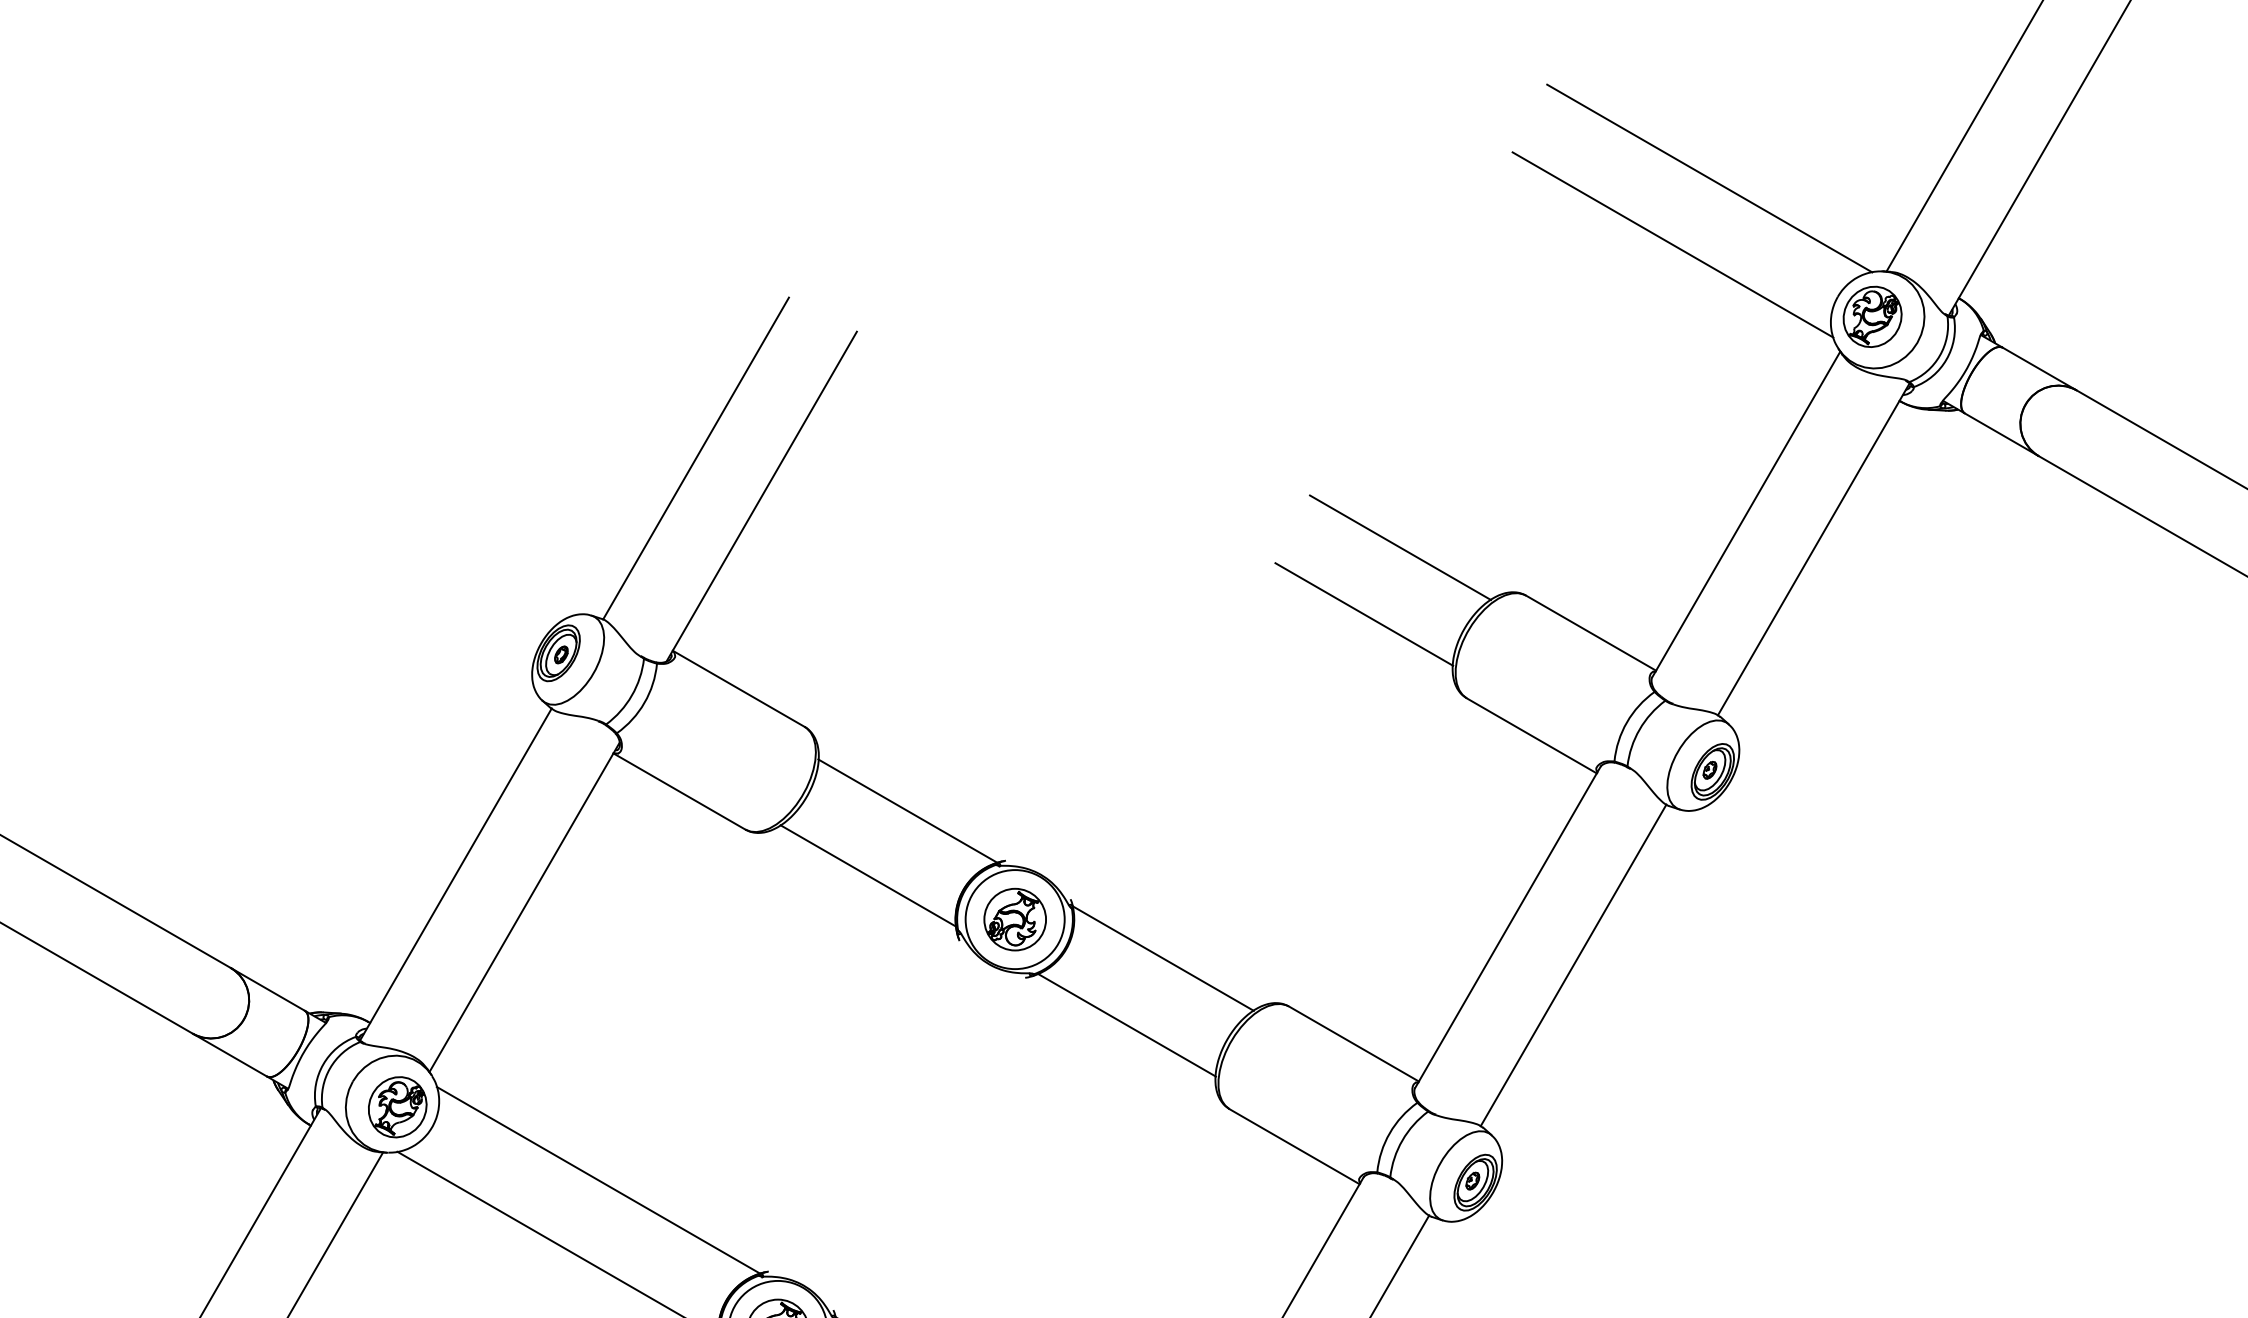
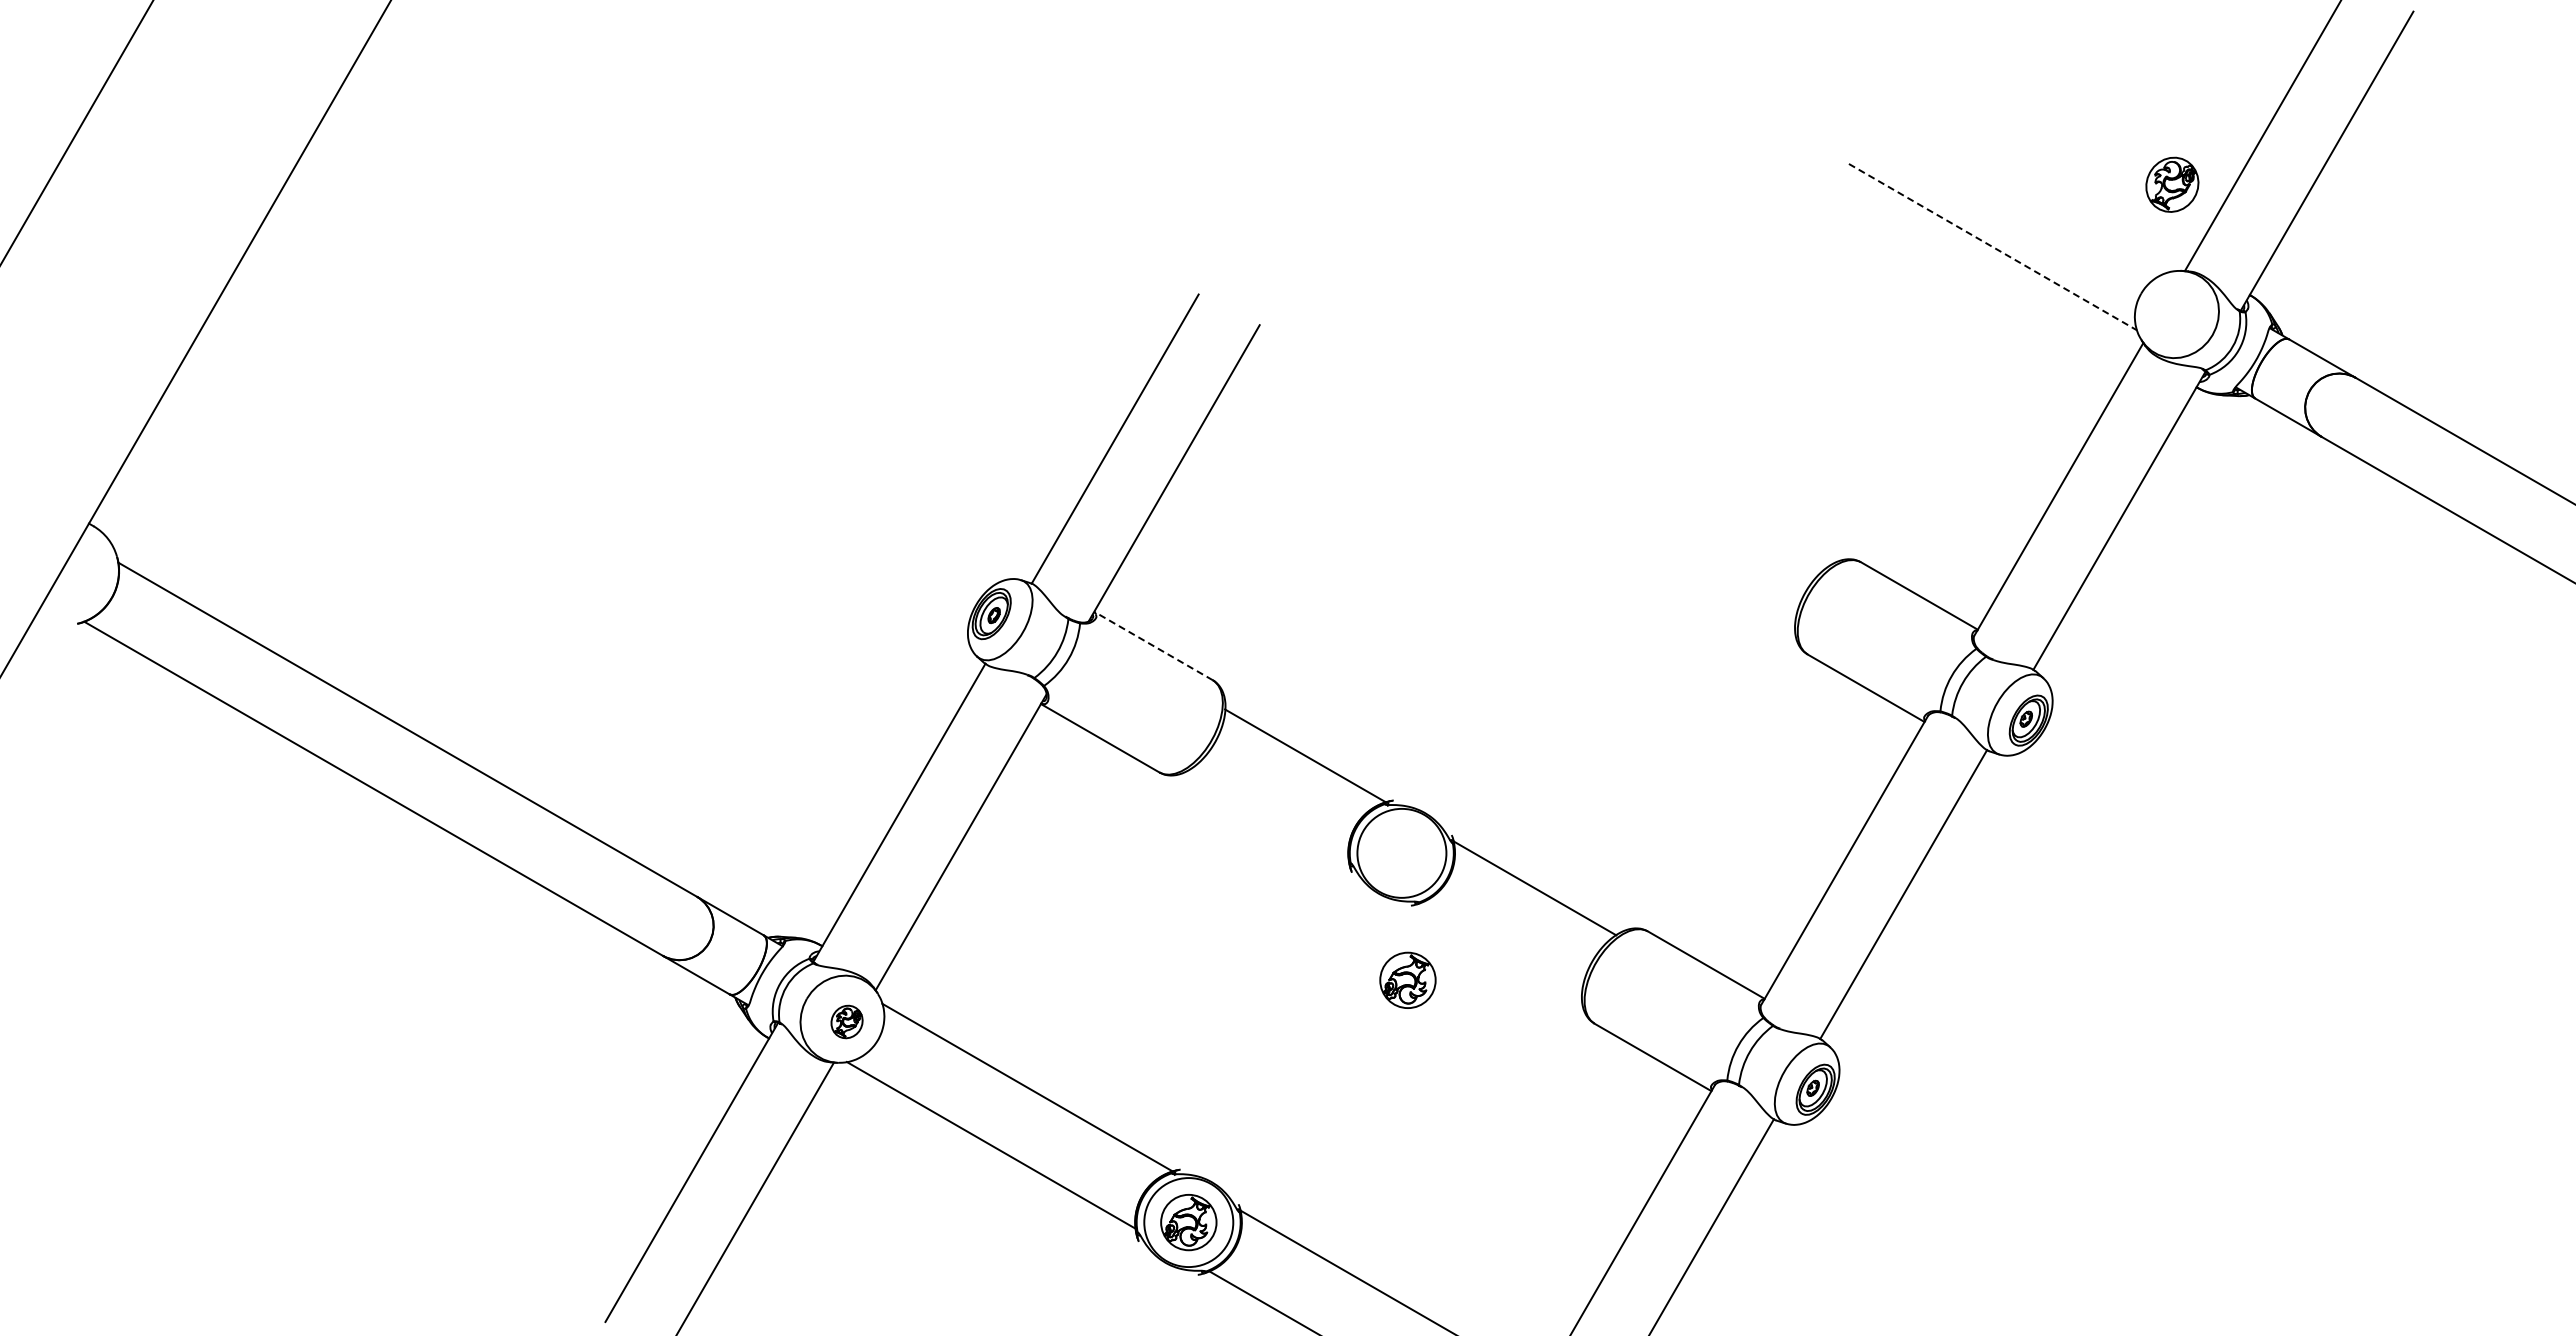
line: (1709, 178) -> (2025, 187), removed
line: (1673, 245) -> (1993, 247), solid -> dashed
part: (1872, 316) -> (2172, 184), moved
line: (1399, 548) -> (1747, 519), removed
line: (1364, 614) -> (1715, 579), removed
line: (738, 688) -> (1153, 645), solid -> dashed
line: (867, 875) -> (1269, 813), removed
part: (1014, 918) -> (1407, 979), moved
line: (1127, 1025) -> (1502, 948), removed
part: (397, 1106) -> (846, 1021), size x0.6

